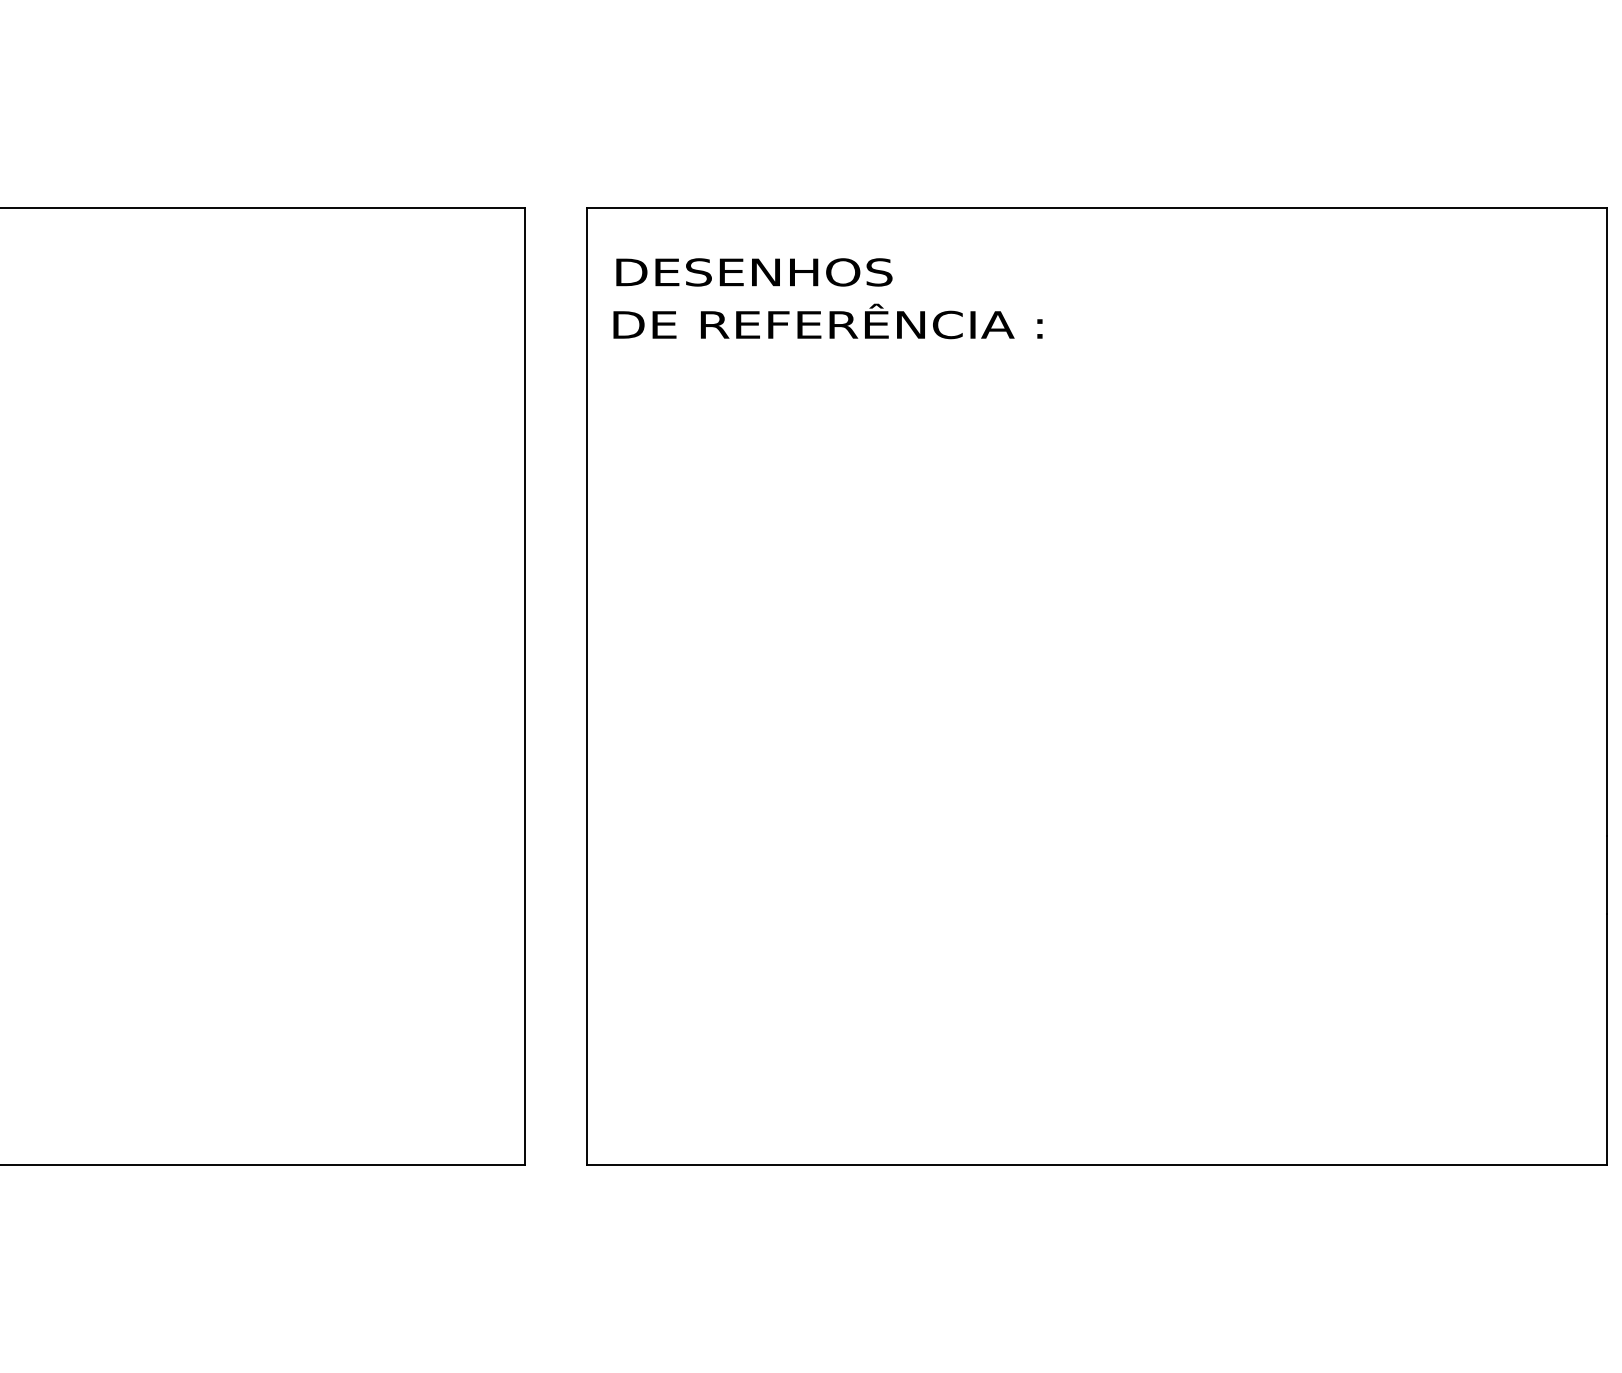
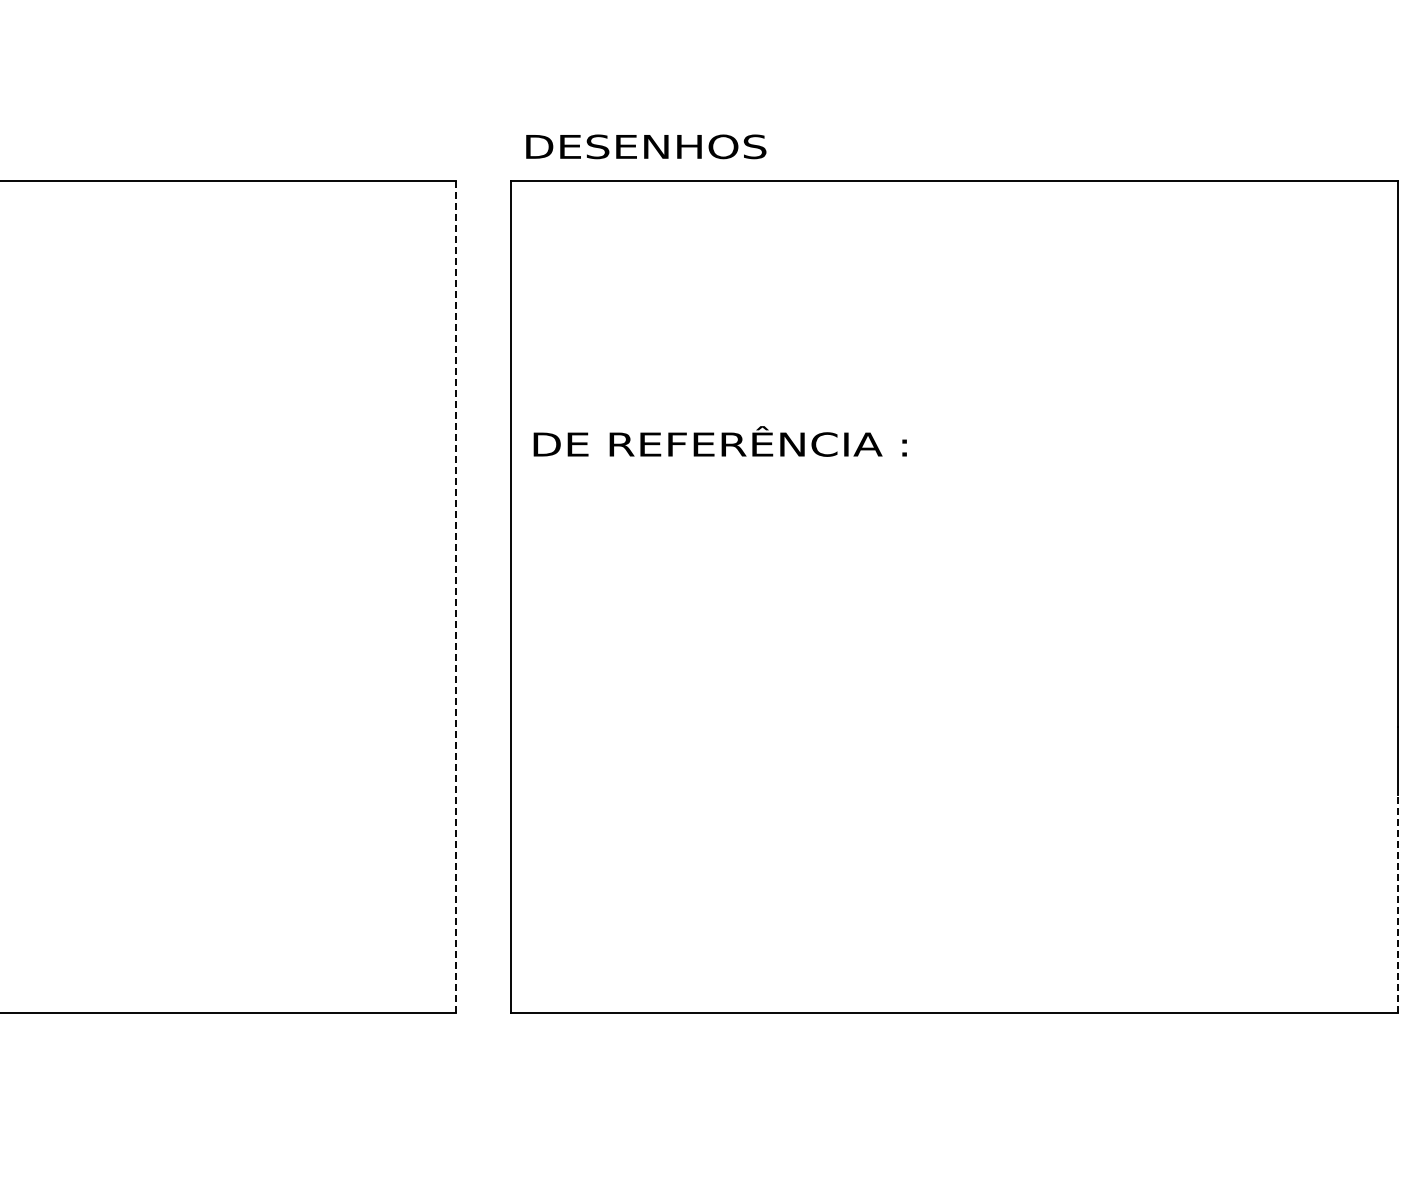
text: (754, 271) -> (646, 146), moved
text: (827, 321) -> (719, 441), moved
line: (524, 685) -> (456, 596), solid -> dashed
line: (1606, 1038) -> (1397, 903), solid -> dashed

